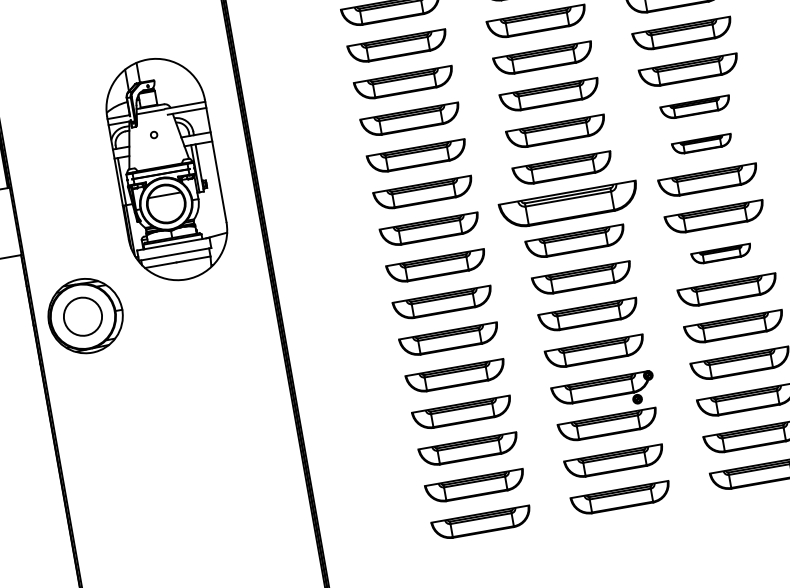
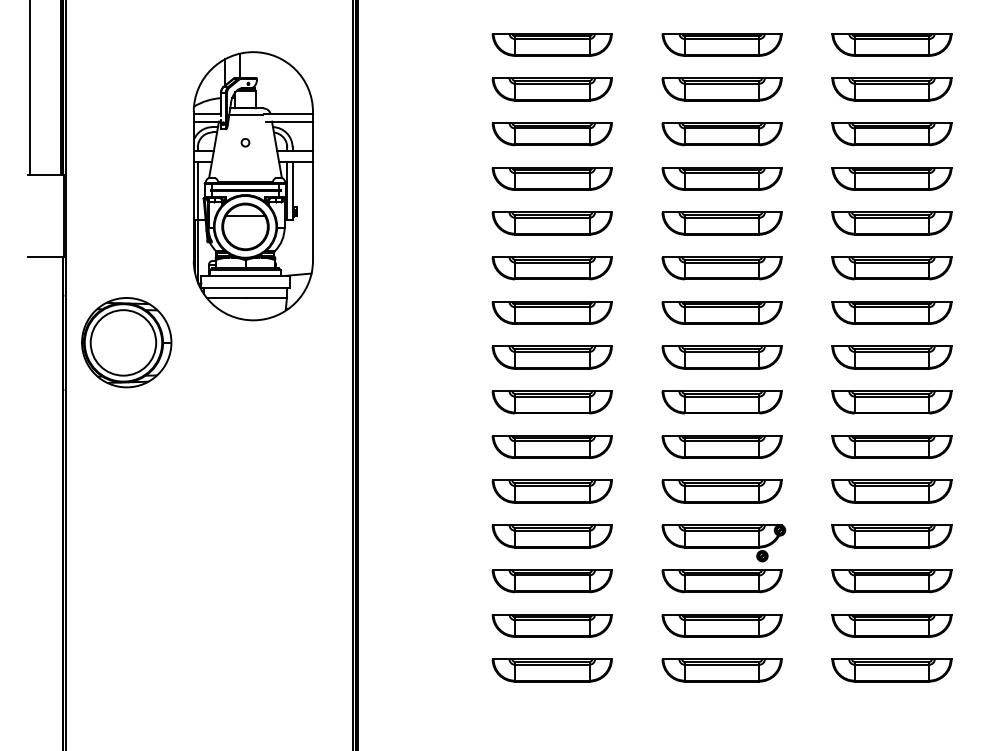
part: (695, 107) -> (891, 223), size x1.43
part: (701, 144) -> (891, 268), size x1.67
part: (568, 205) -> (721, 312), size x0.71
part: (721, 254) -> (891, 402), size x1.67
circle: (82, 316) -> (123, 342), size x1.43

